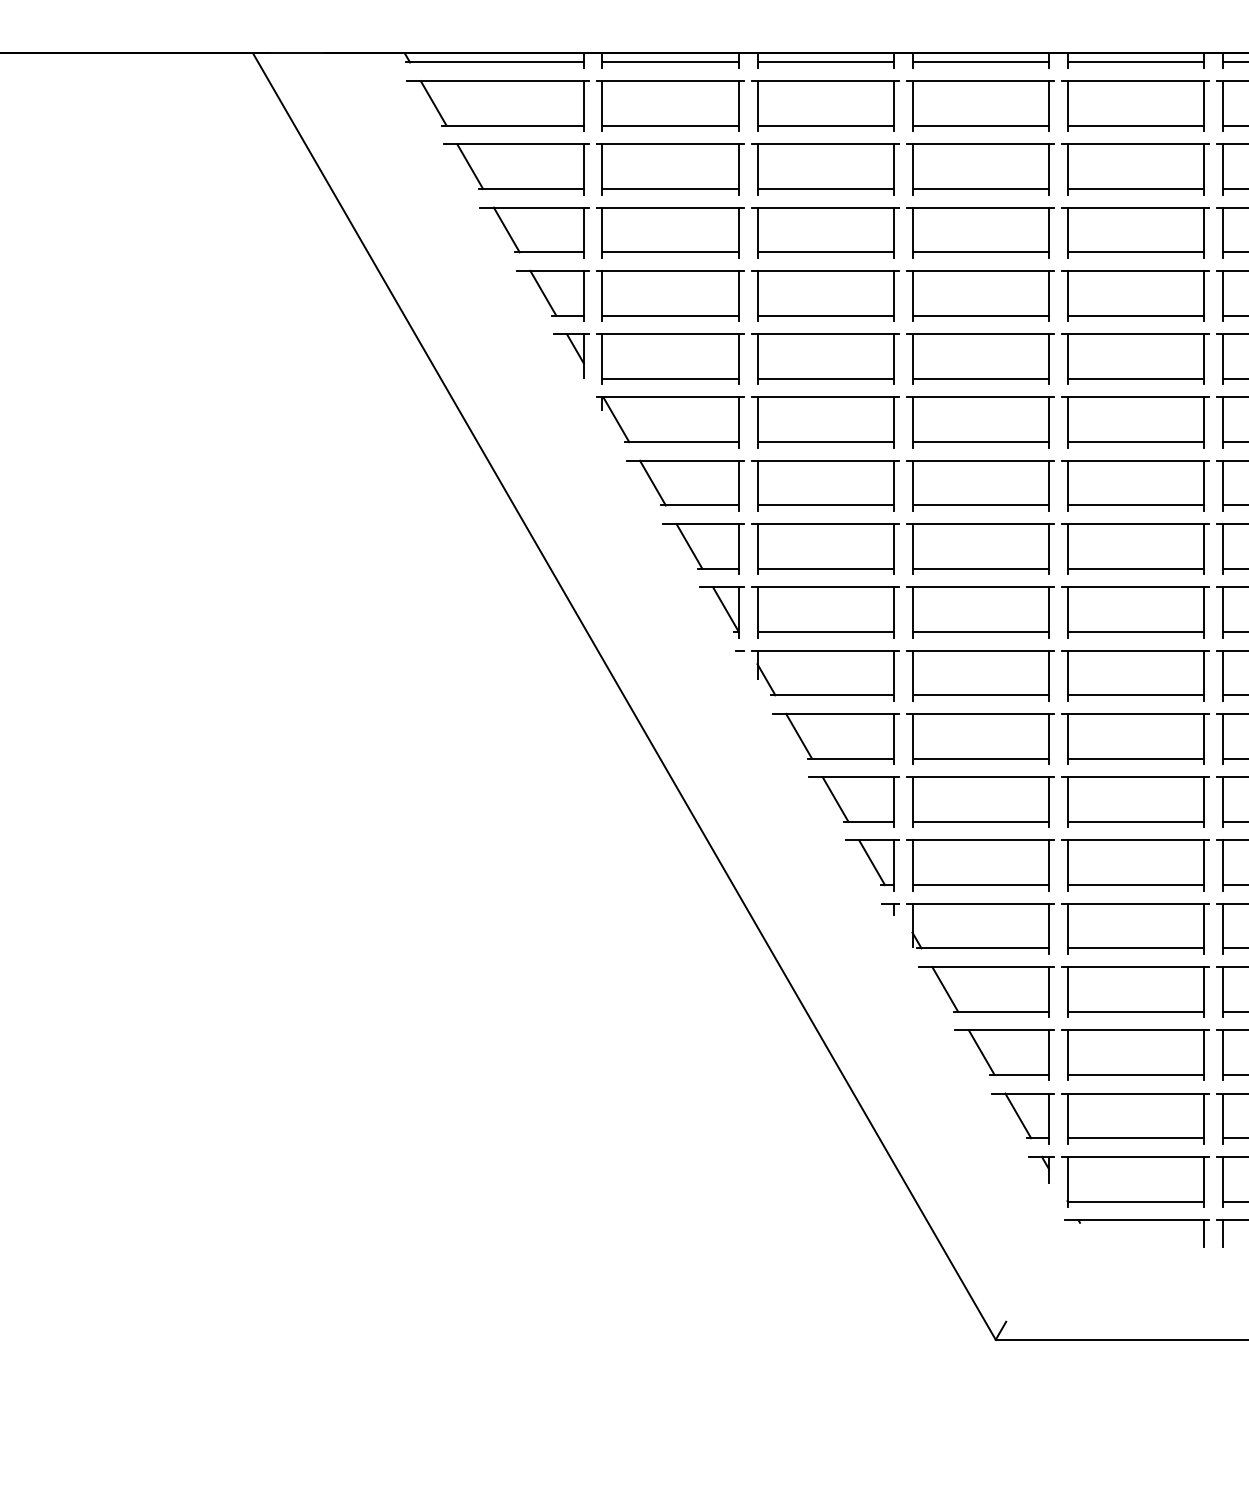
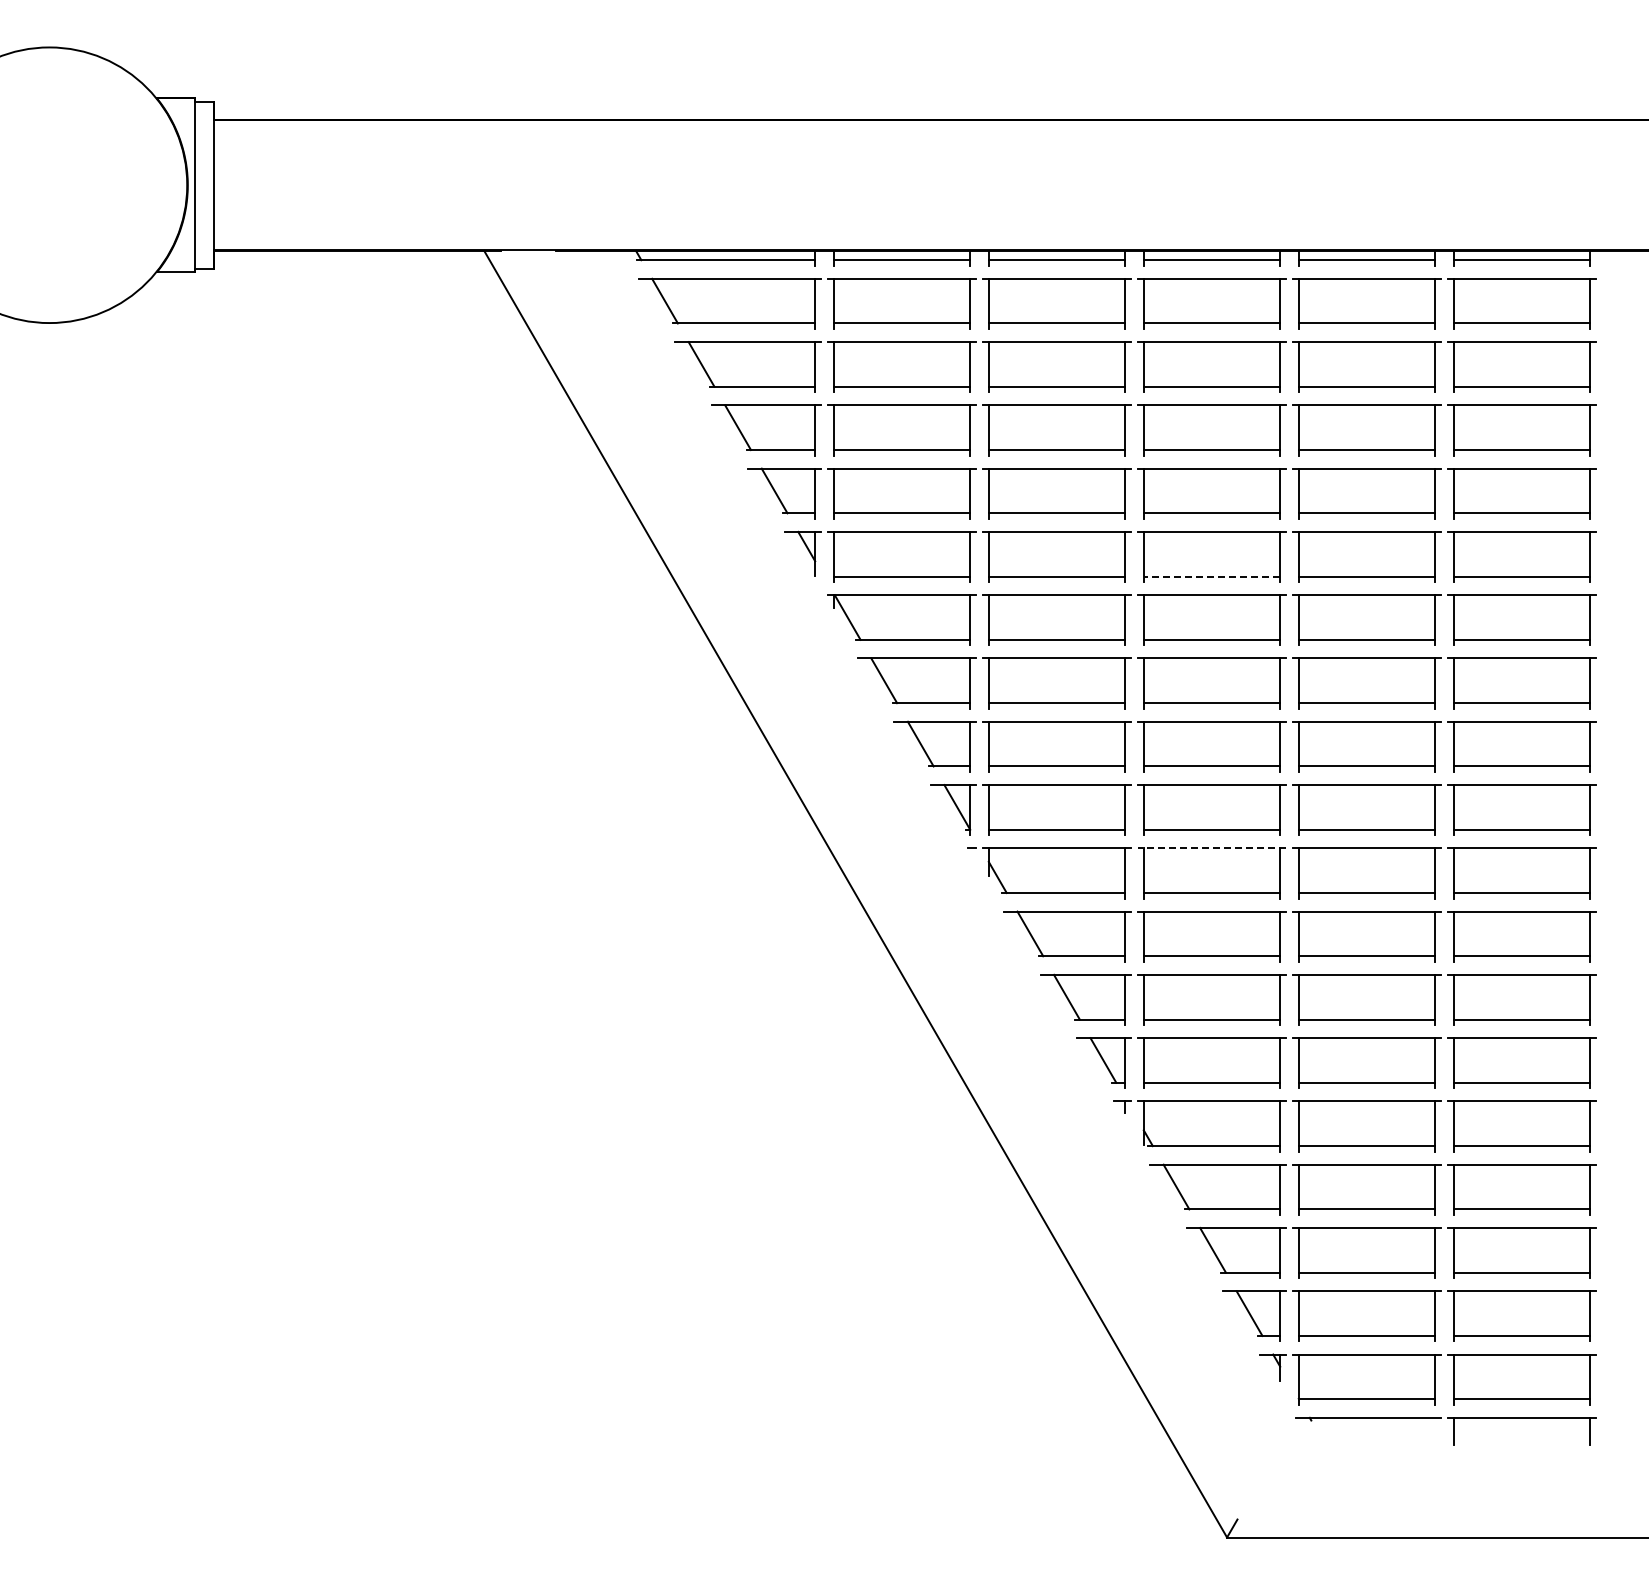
line: (980, 378) -> (1211, 576), solid -> dashed
line: (981, 650) -> (1212, 848), solid -> dashed
line: (1204, 1232) -> (1435, 1430), removed

